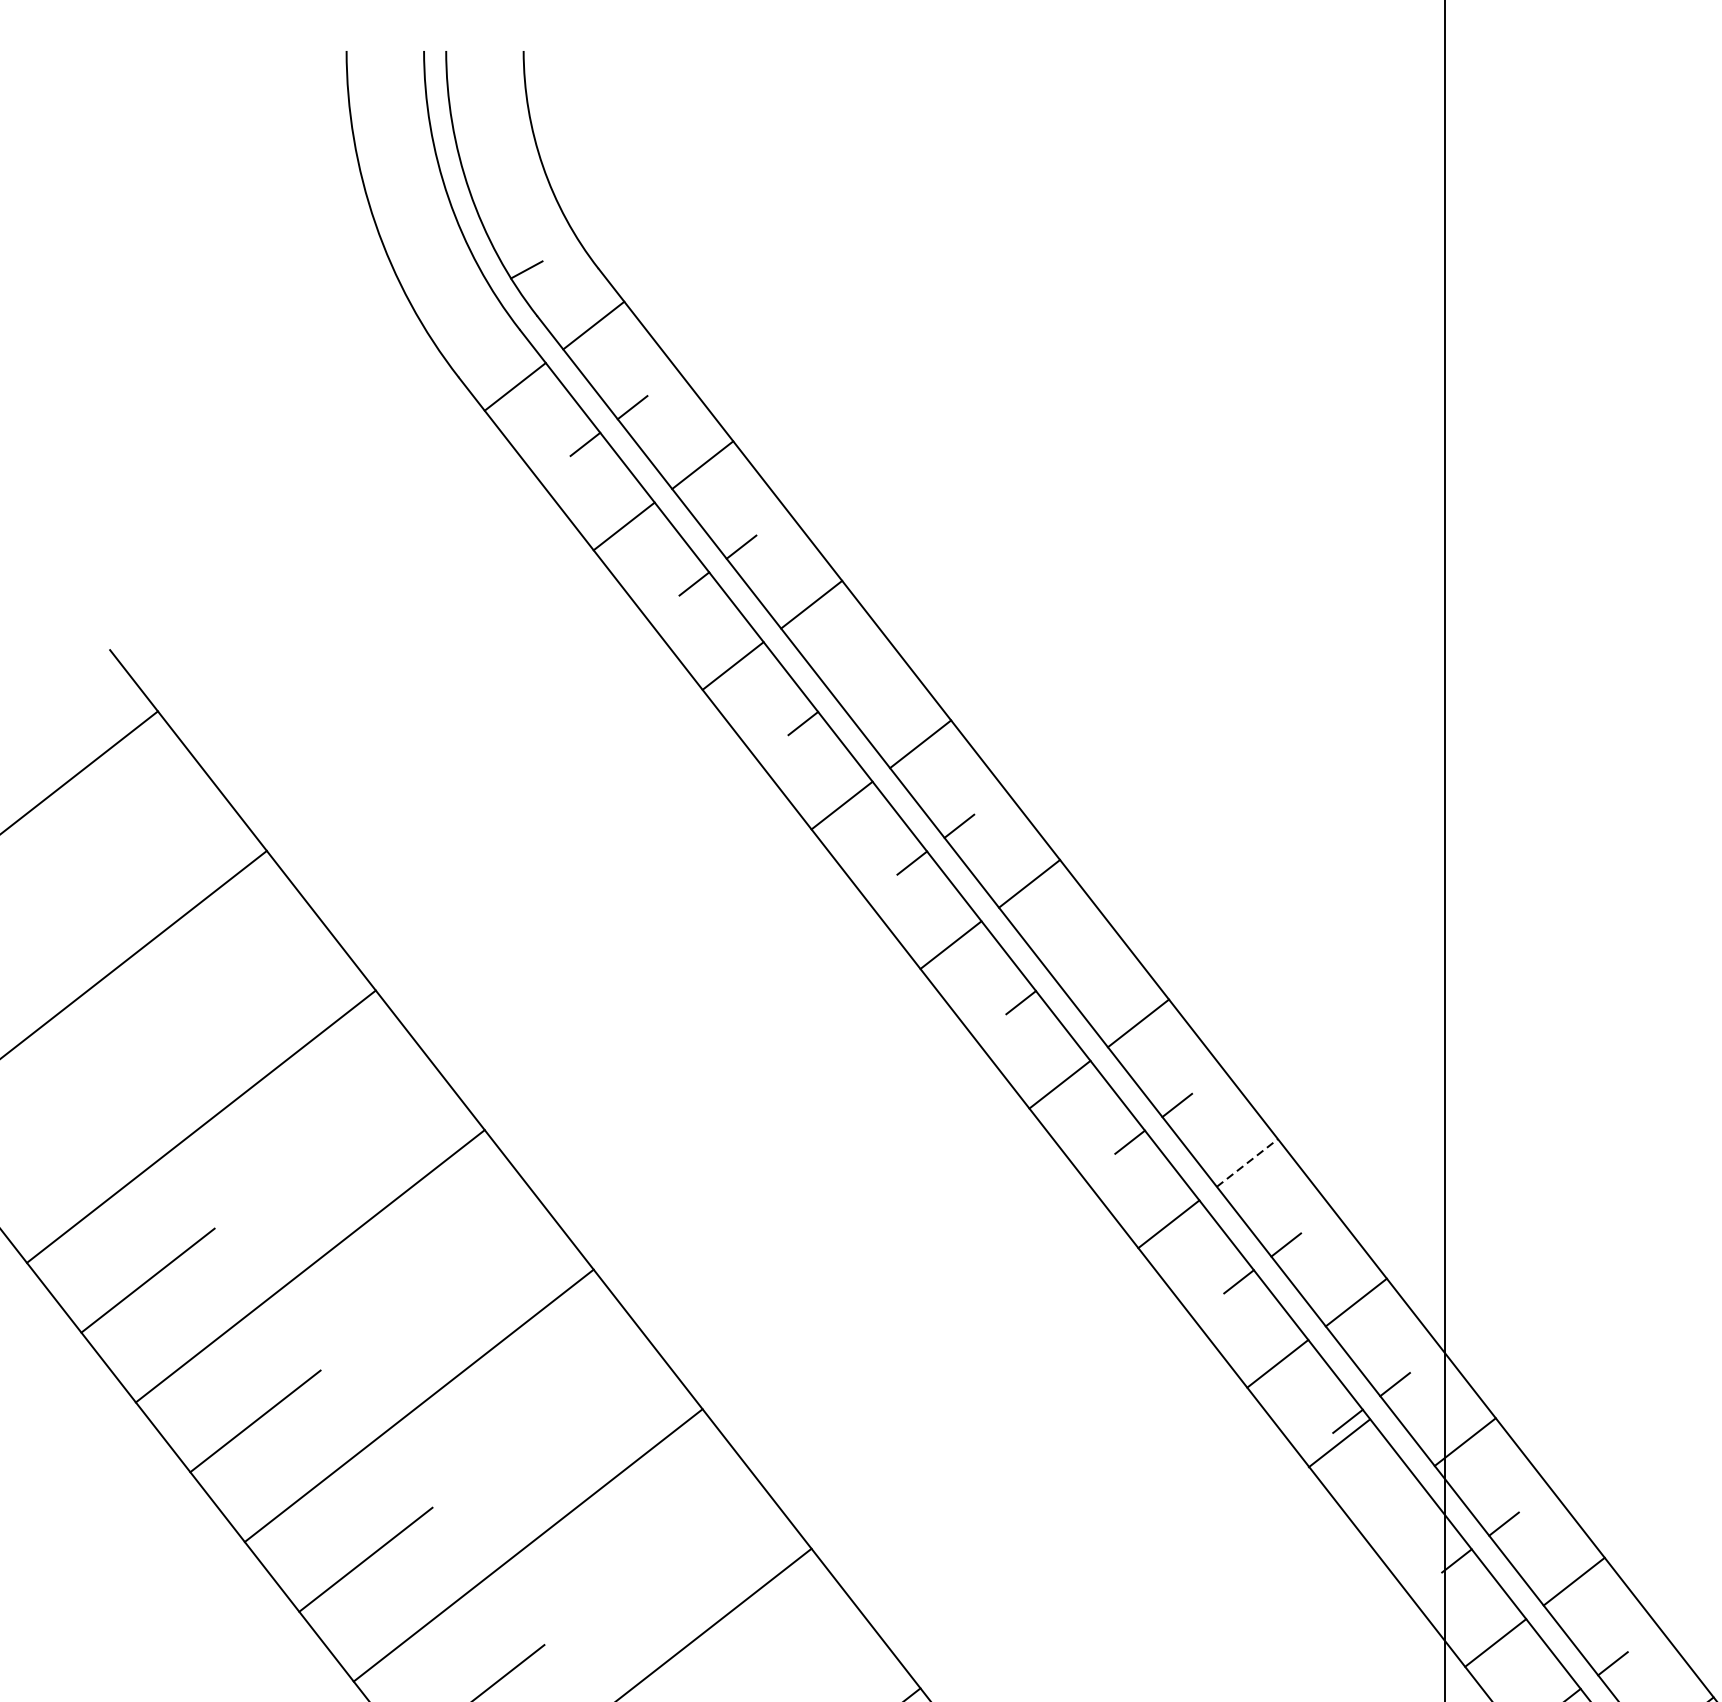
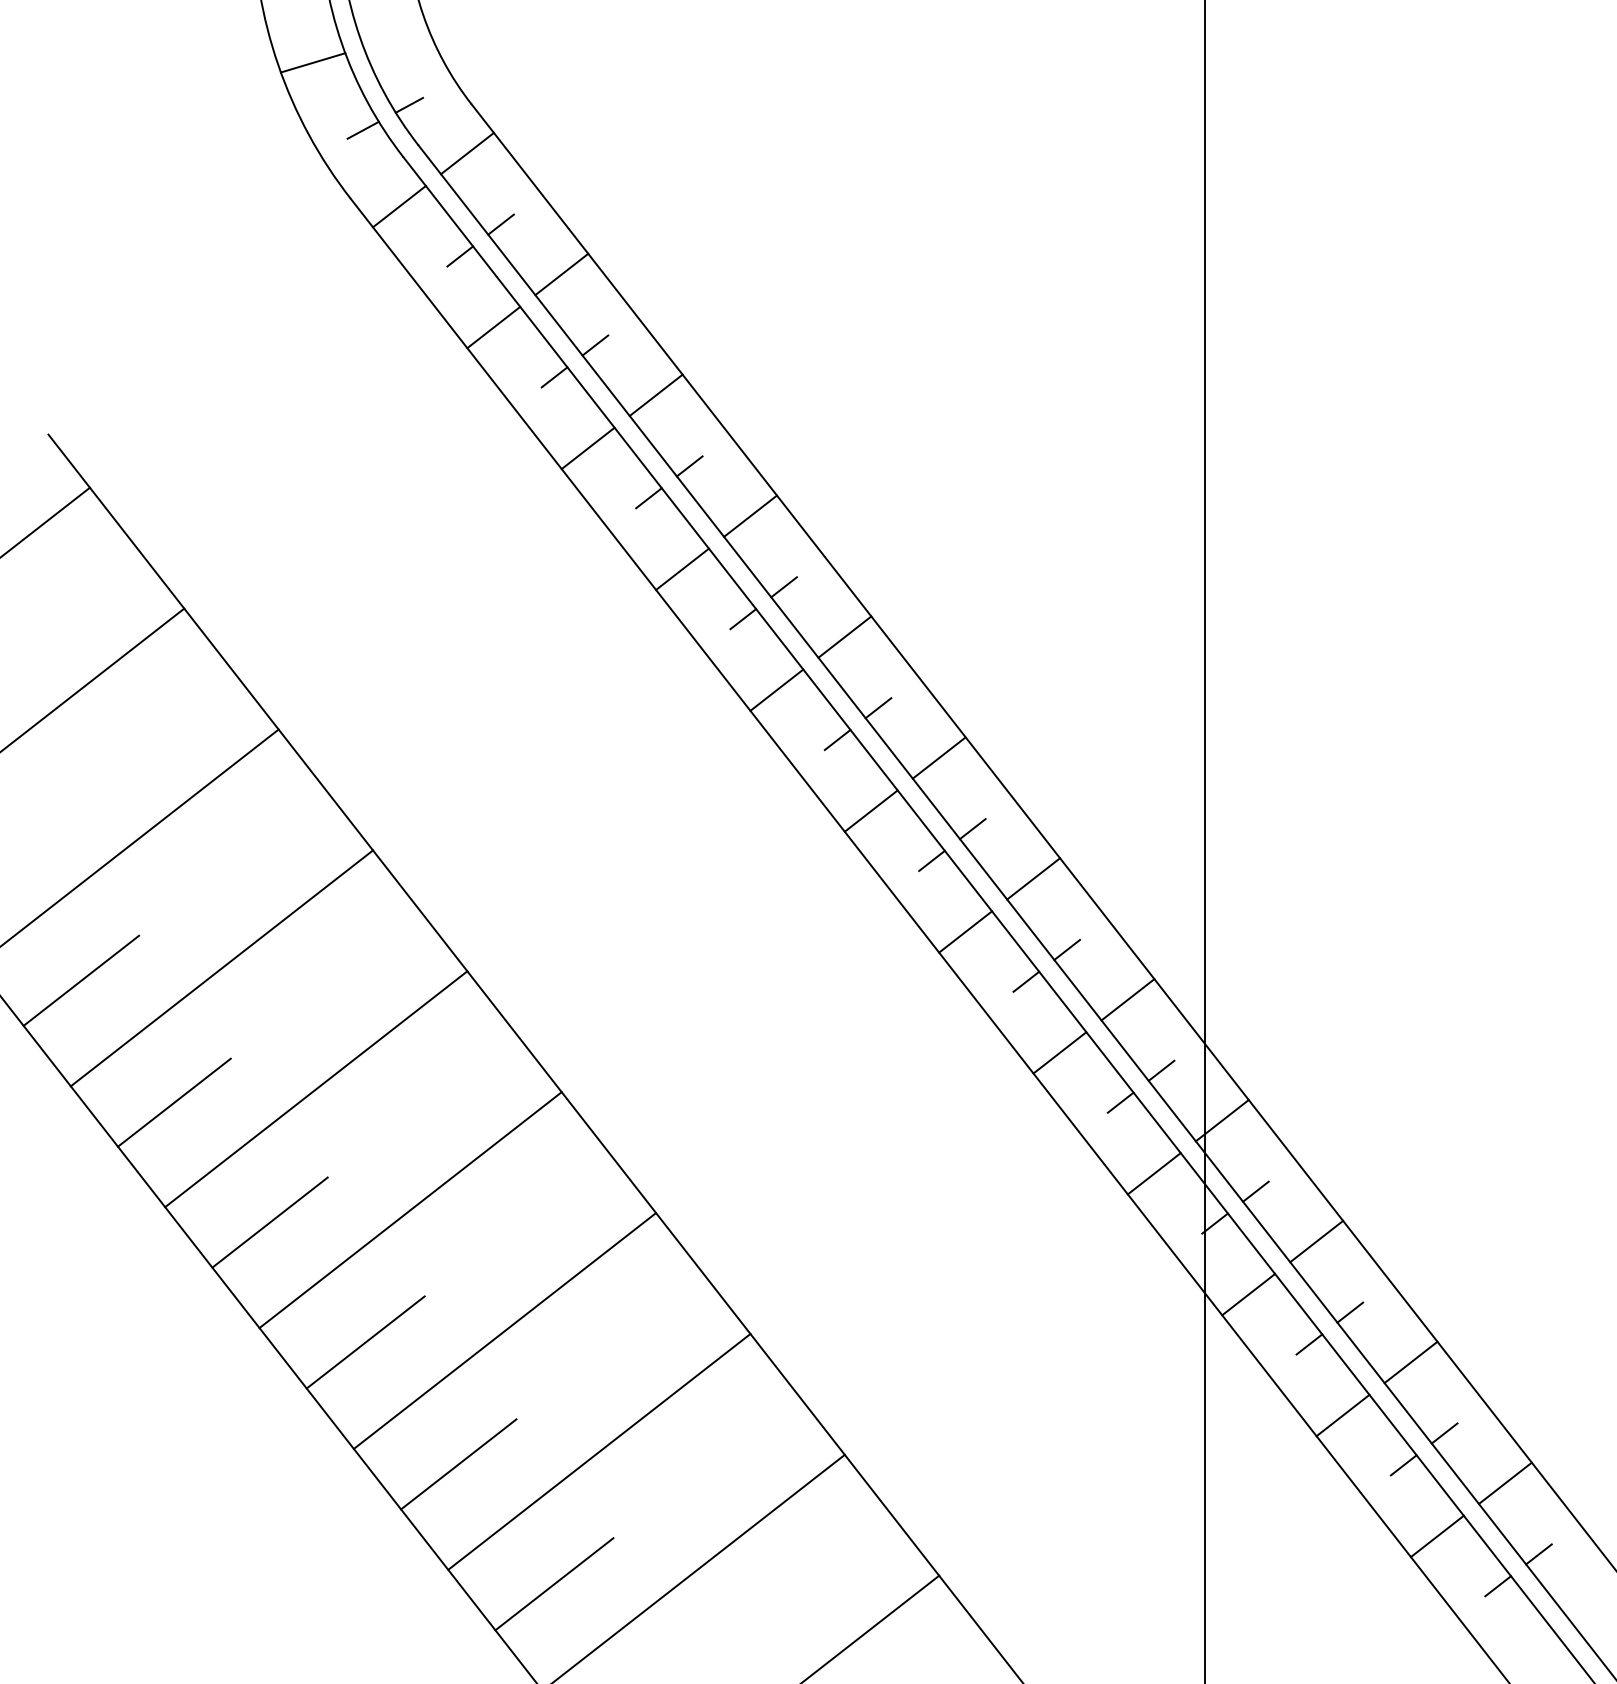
line: (414, 220) -> (312, 62), added
line: (472, 297) -> (362, 129), added
line: (850, 686) -> (689, 466), added
line: (1068, 966) -> (878, 708), added
line: (1247, 1162) -> (1033, 878), dashed -> solid
line: (1338, 1443) -> (1153, 1173), moved

